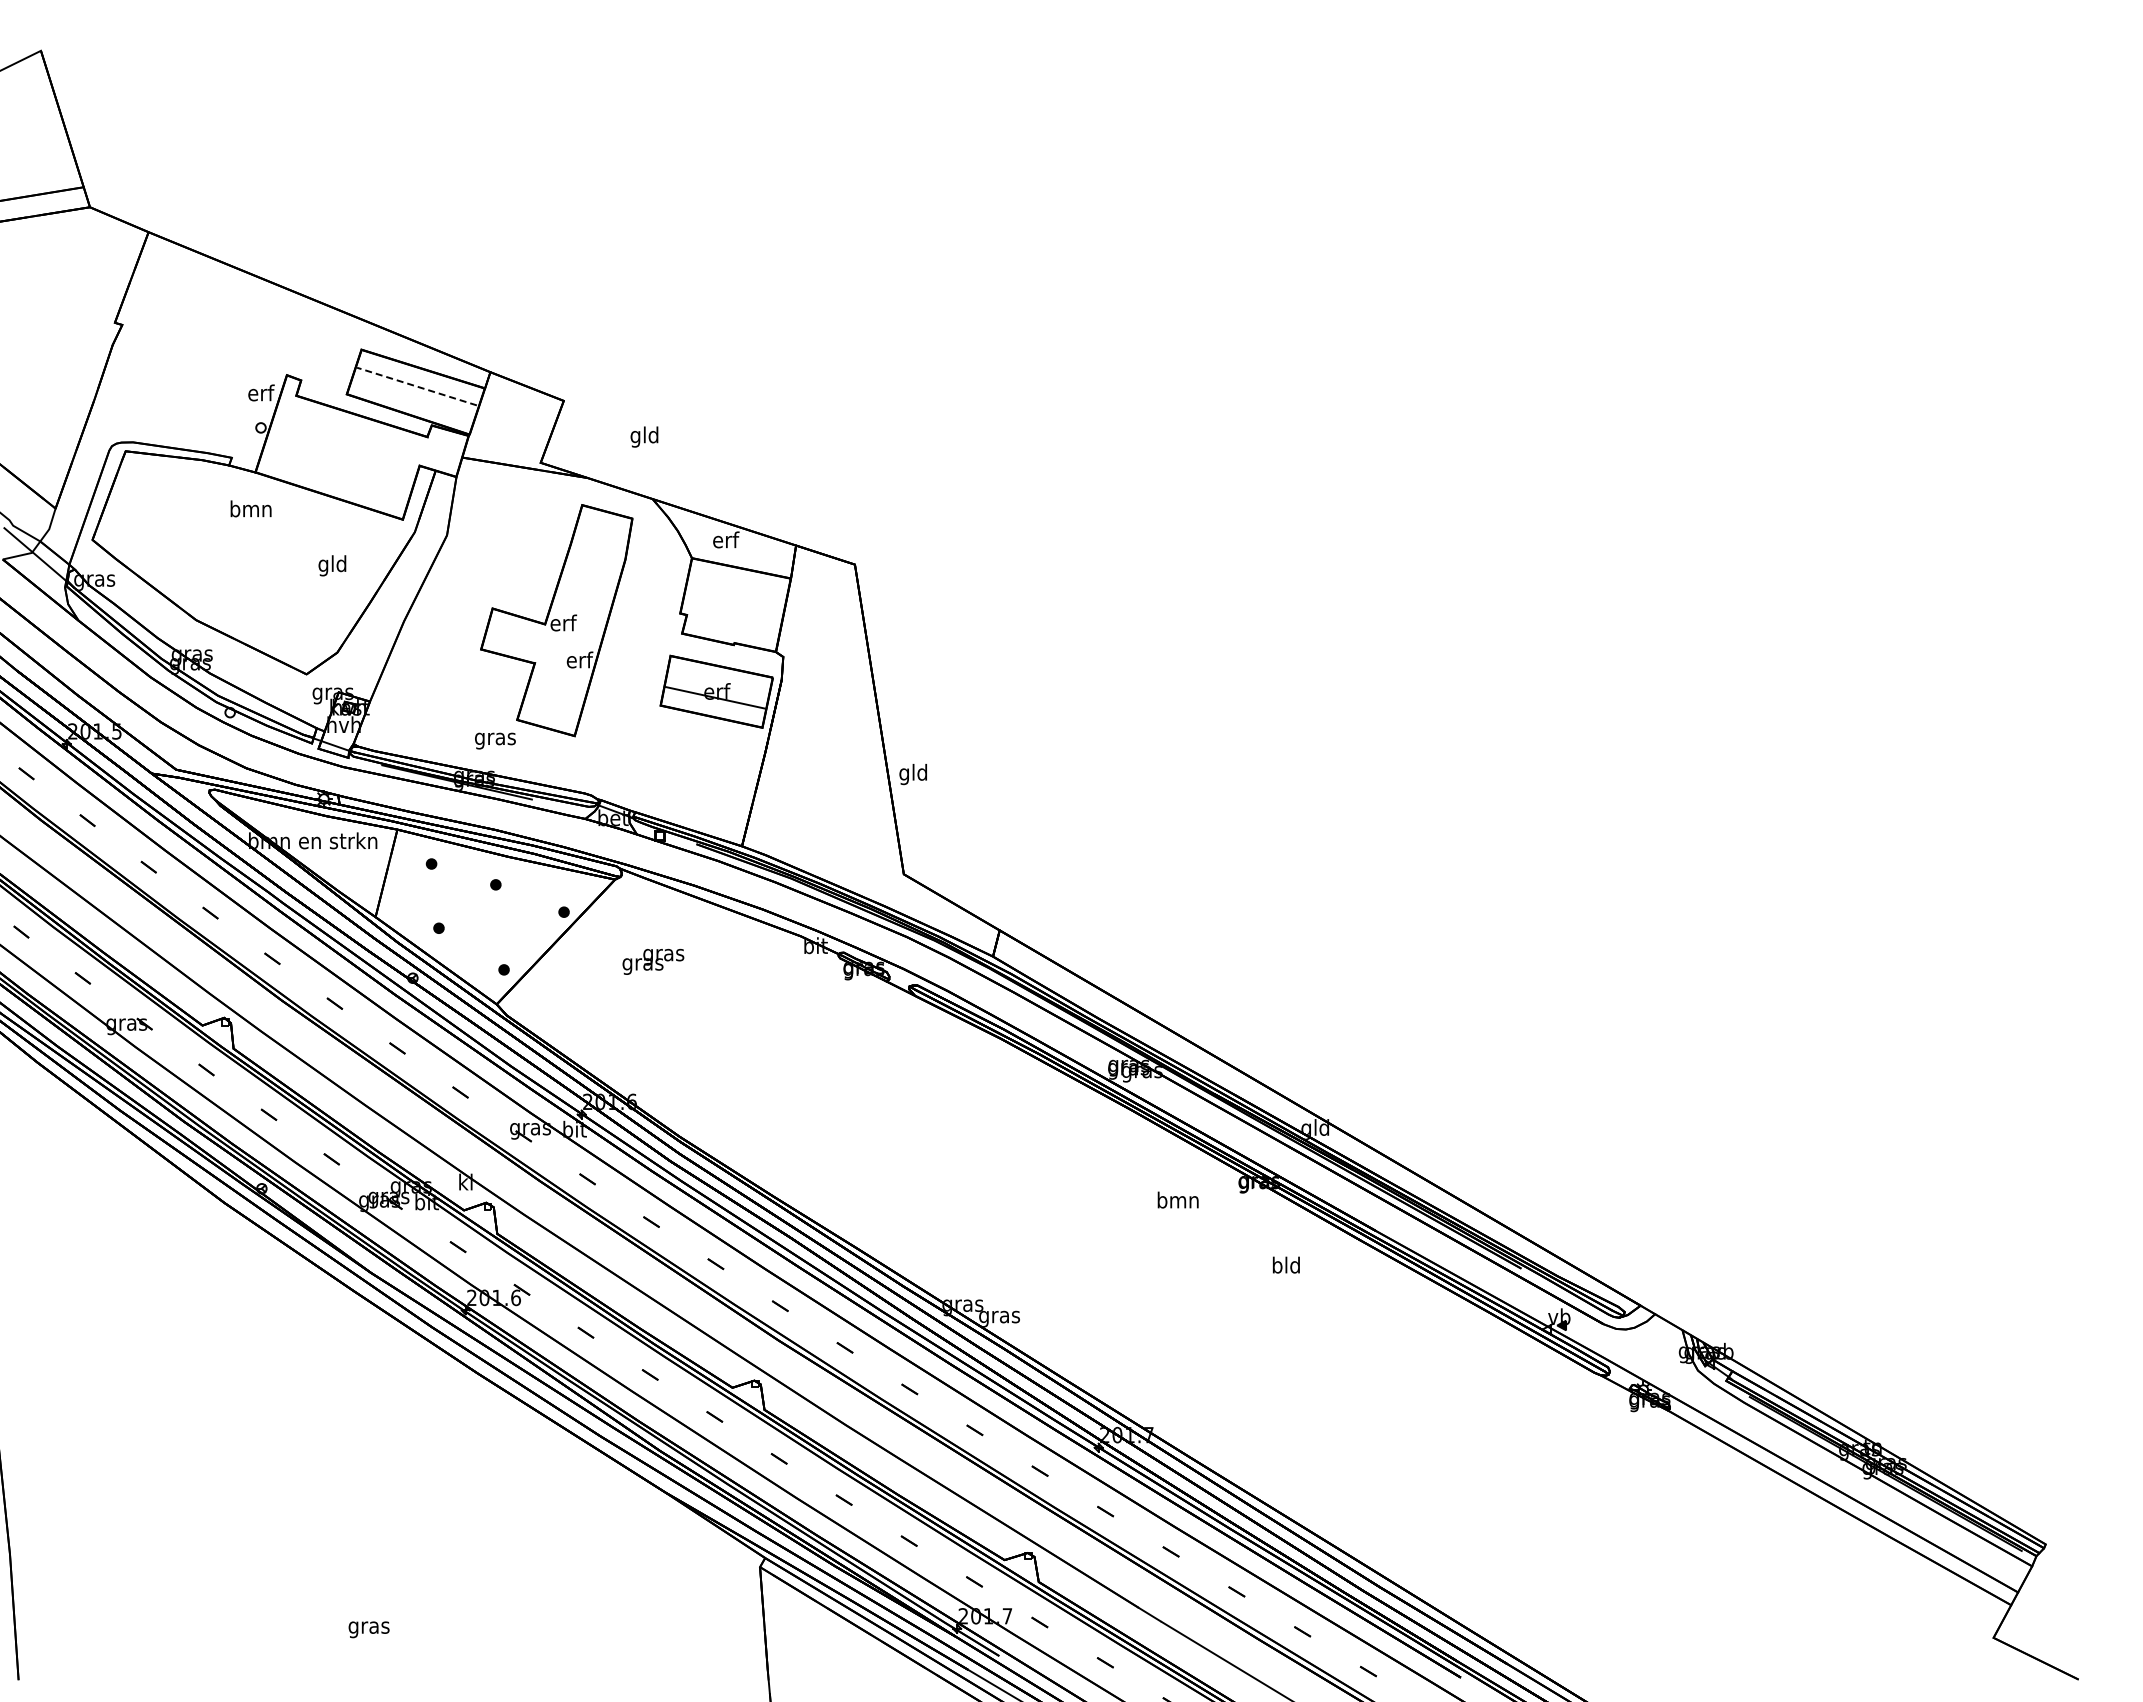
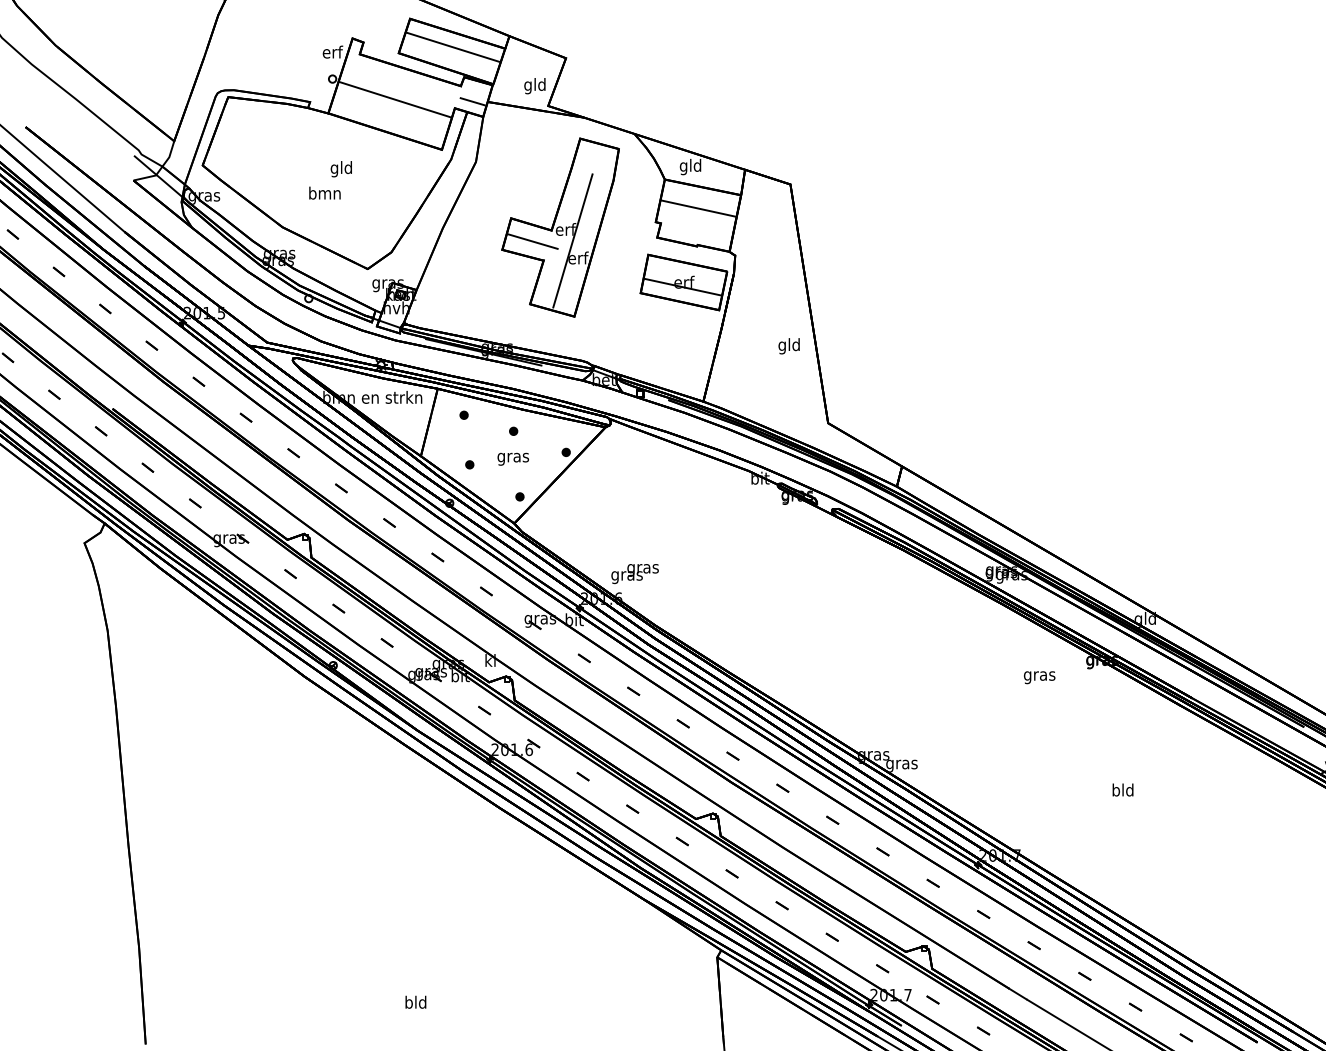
line: (416, 386) -> (452, 47), dashed -> solid
text: (644, 436) -> (534, 85), moved
line: (342, 454) -> (395, 99), added
line: (442, 456) -> (472, 101), added
text: (250, 508) -> (324, 192), moved
text: (725, 541) -> (690, 166), erf -> gld
text: (332, 565) -> (341, 168), moved
line: (735, 595) -> (698, 208), added
line: (572, 637) -> (572, 240), added
line: (520, 638) -> (532, 241), added
text: (495, 740) -> (513, 458), moved
text: (912, 774) -> (788, 346), moved
text: (653, 961) -> (635, 573), moved
text: (1177, 1201) -> (1039, 675), bmn -> gras
text: (1286, 1264) -> (1123, 789), moved
text: (368, 1627) -> (415, 1003), gras -> bld

